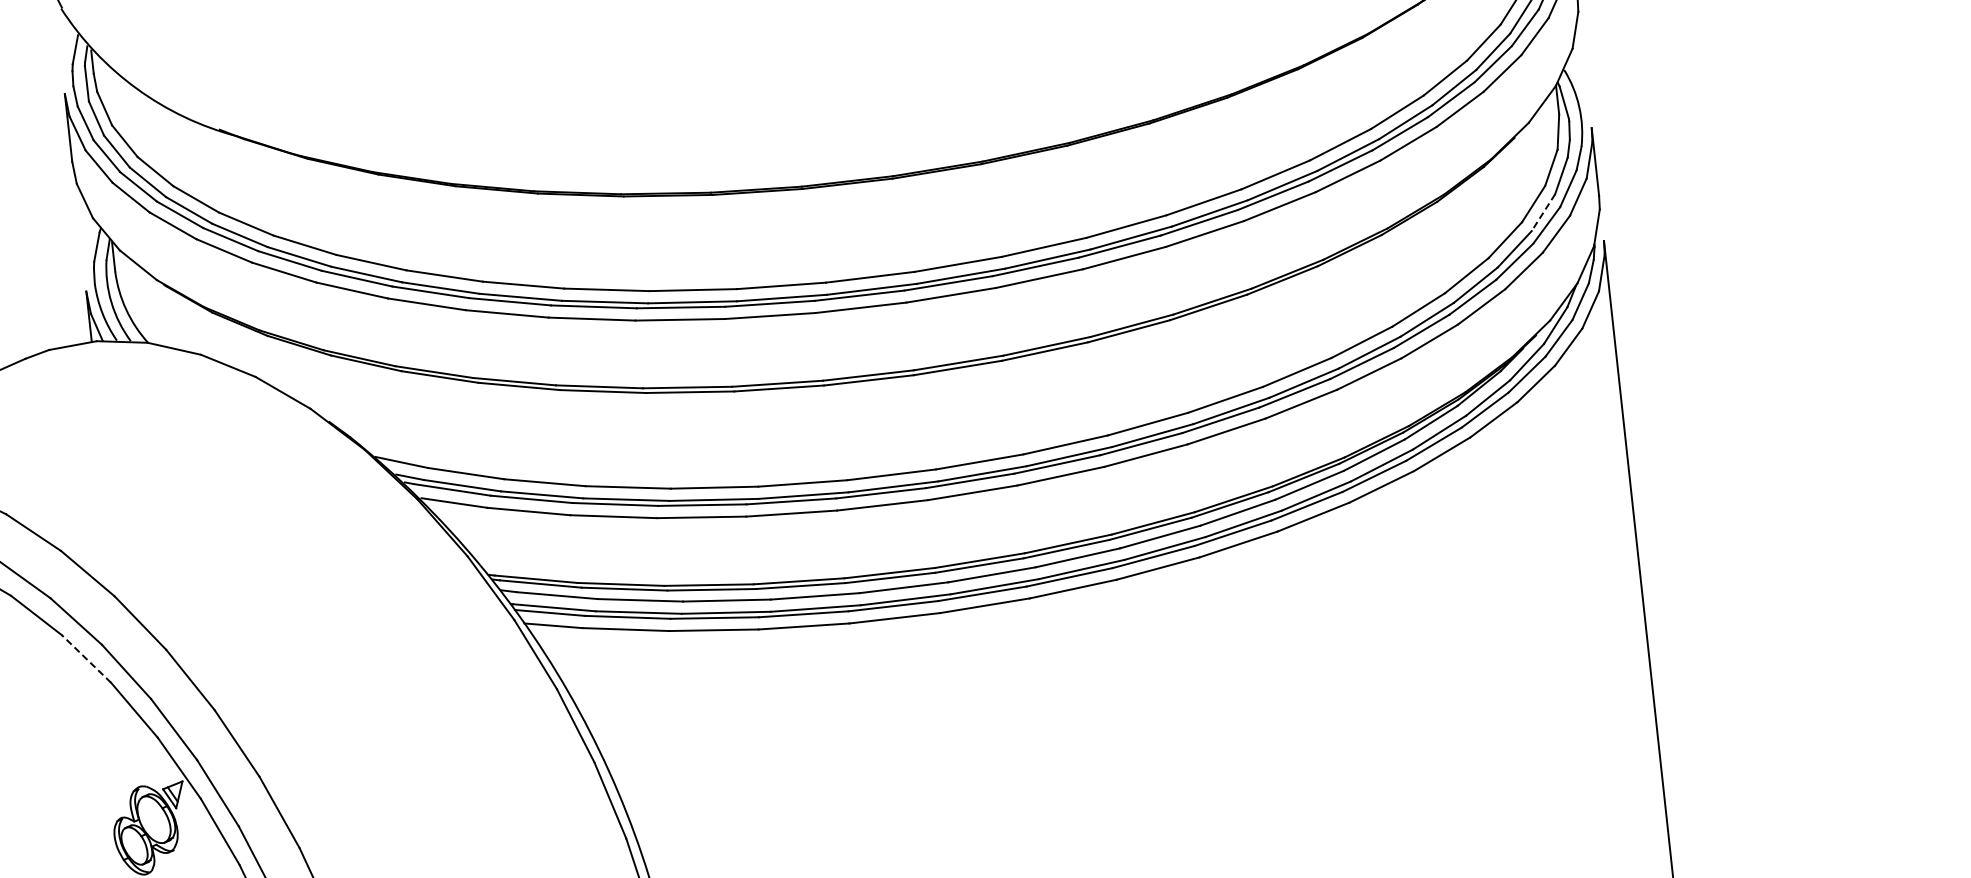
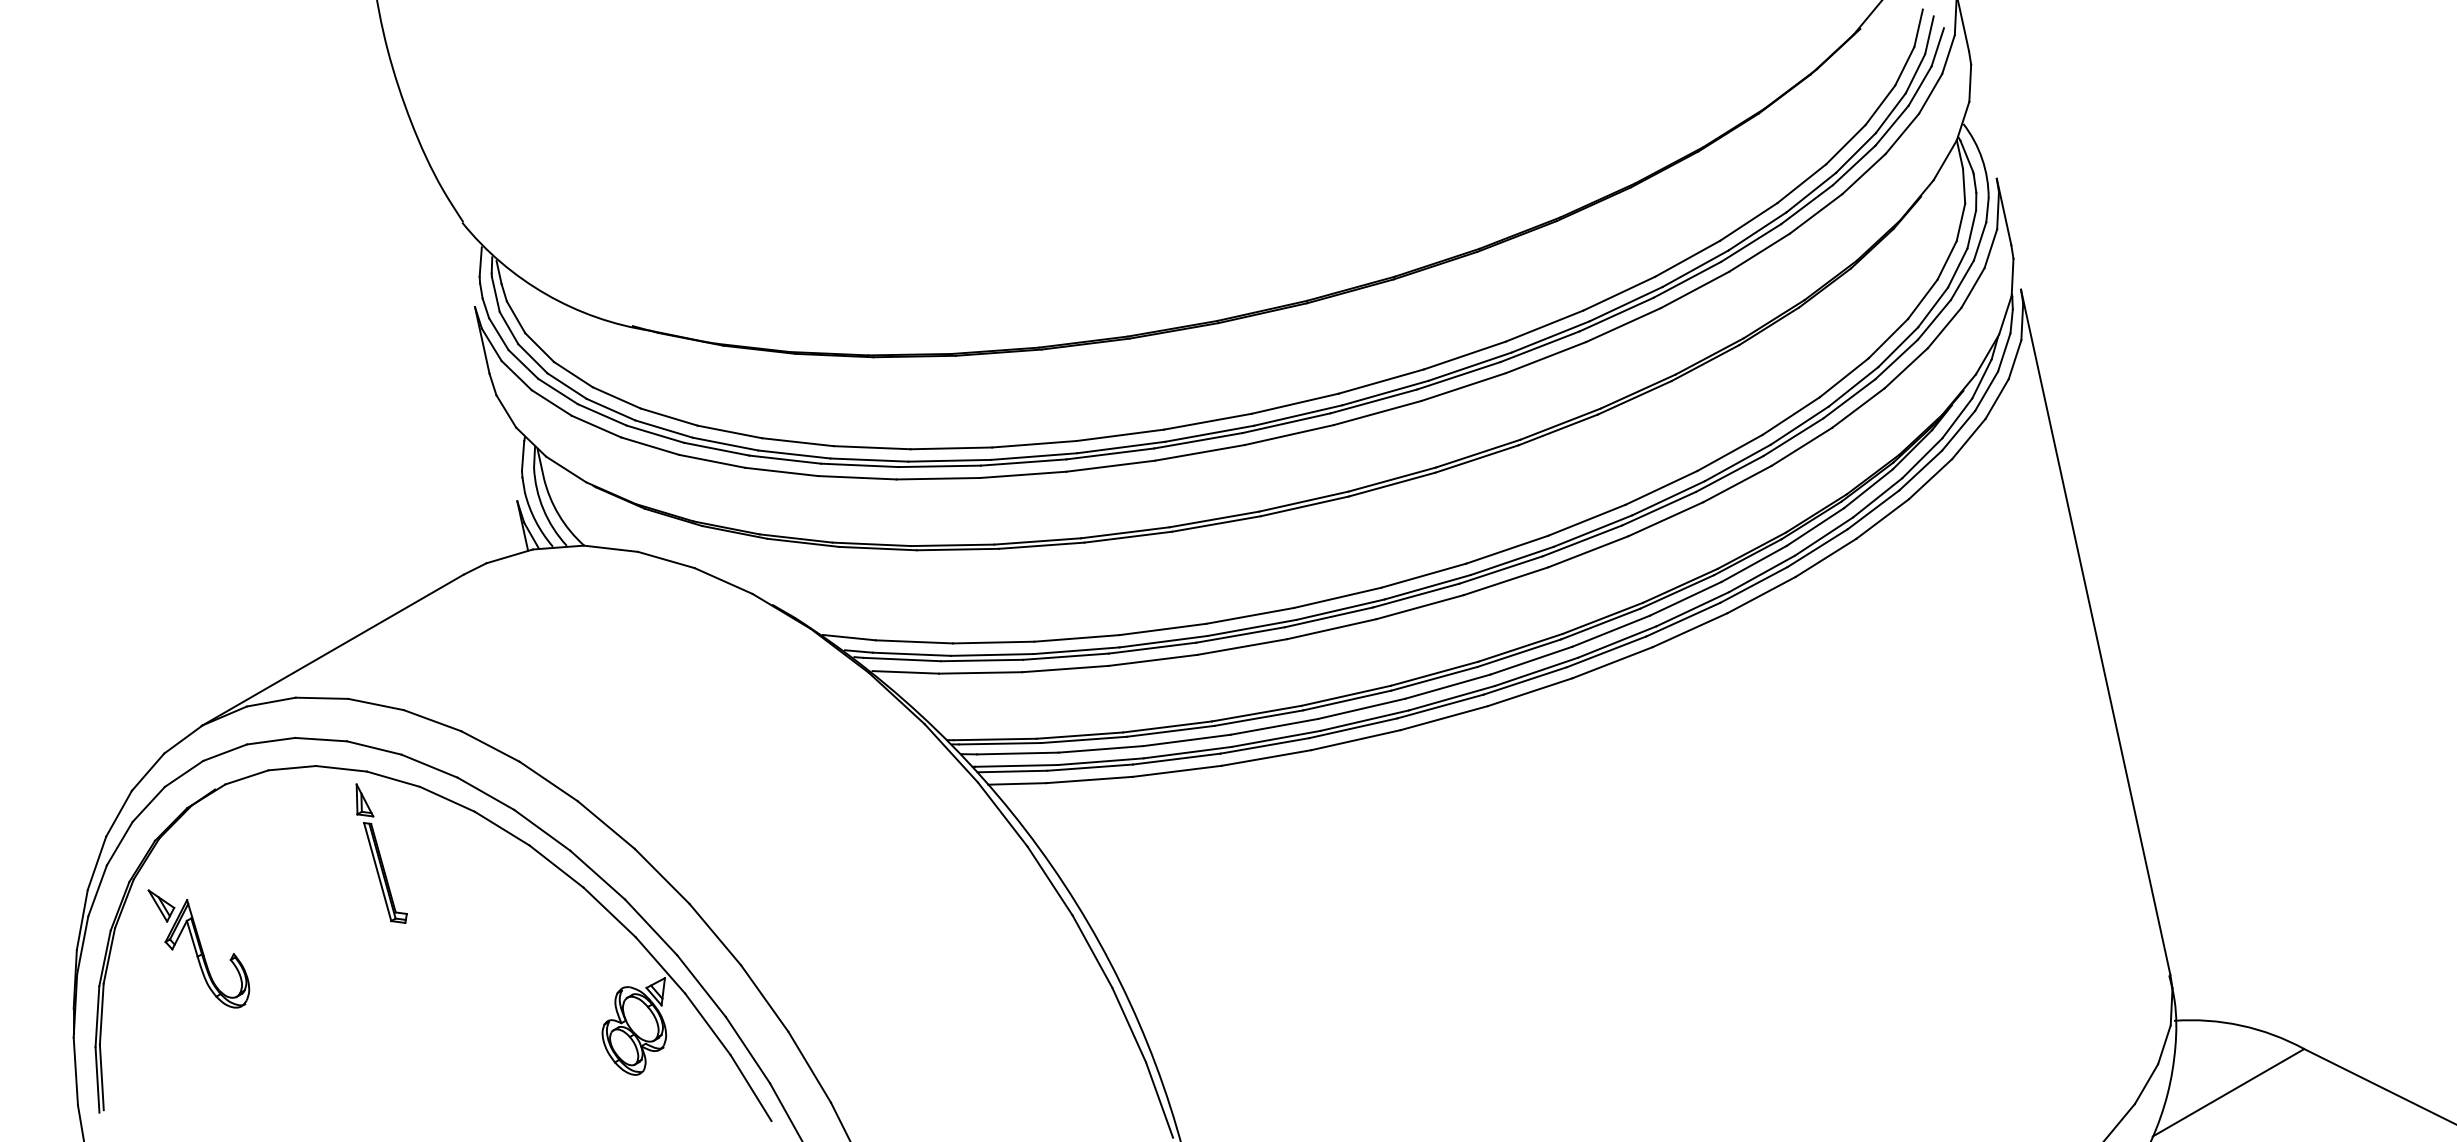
line: (1543, 212) -> (1957, 267), dashed -> solid
line: (86, 658) -> (556, 866), dashed -> solid

